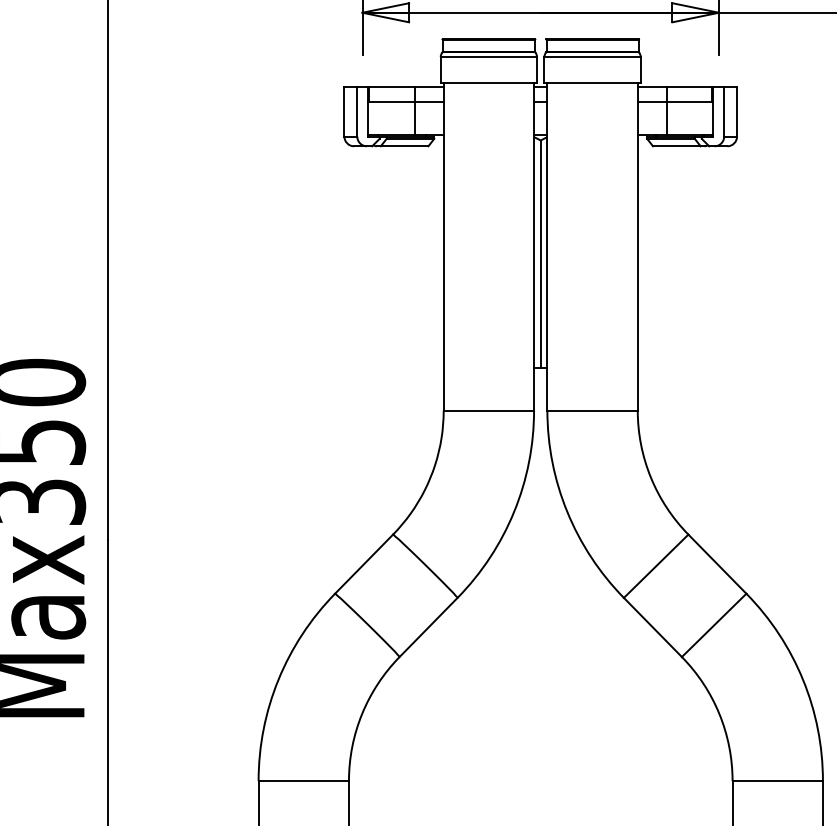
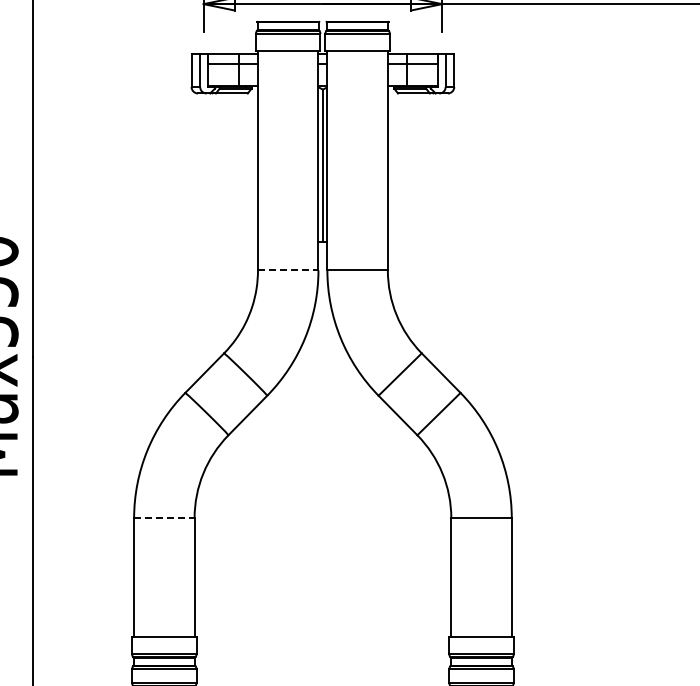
line: (489, 410) -> (288, 270), solid -> dashed
line: (303, 781) -> (164, 518), solid -> dashed

